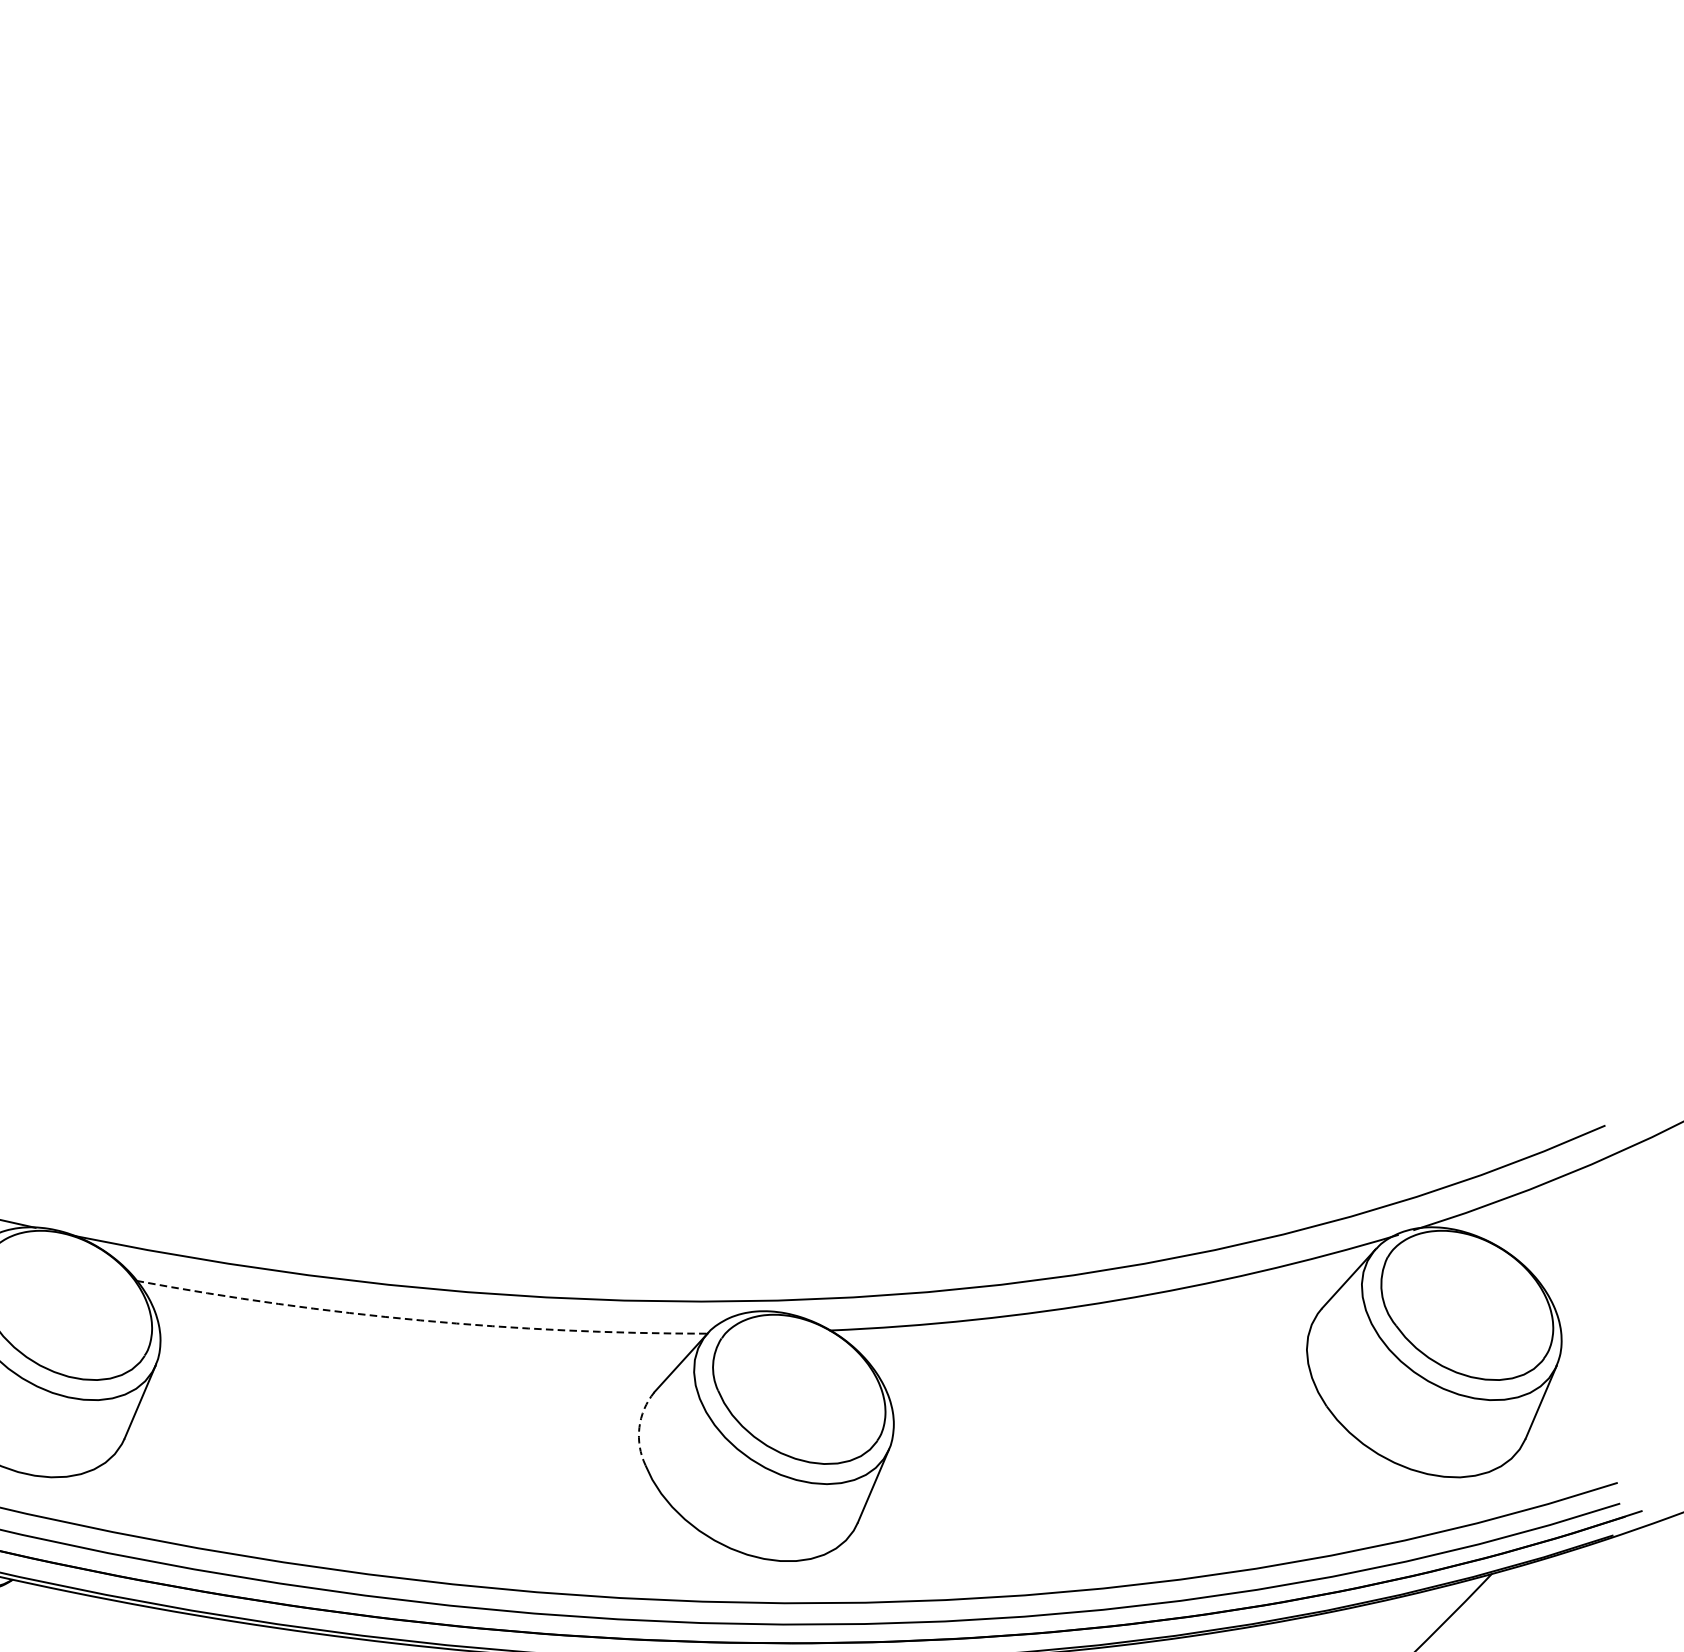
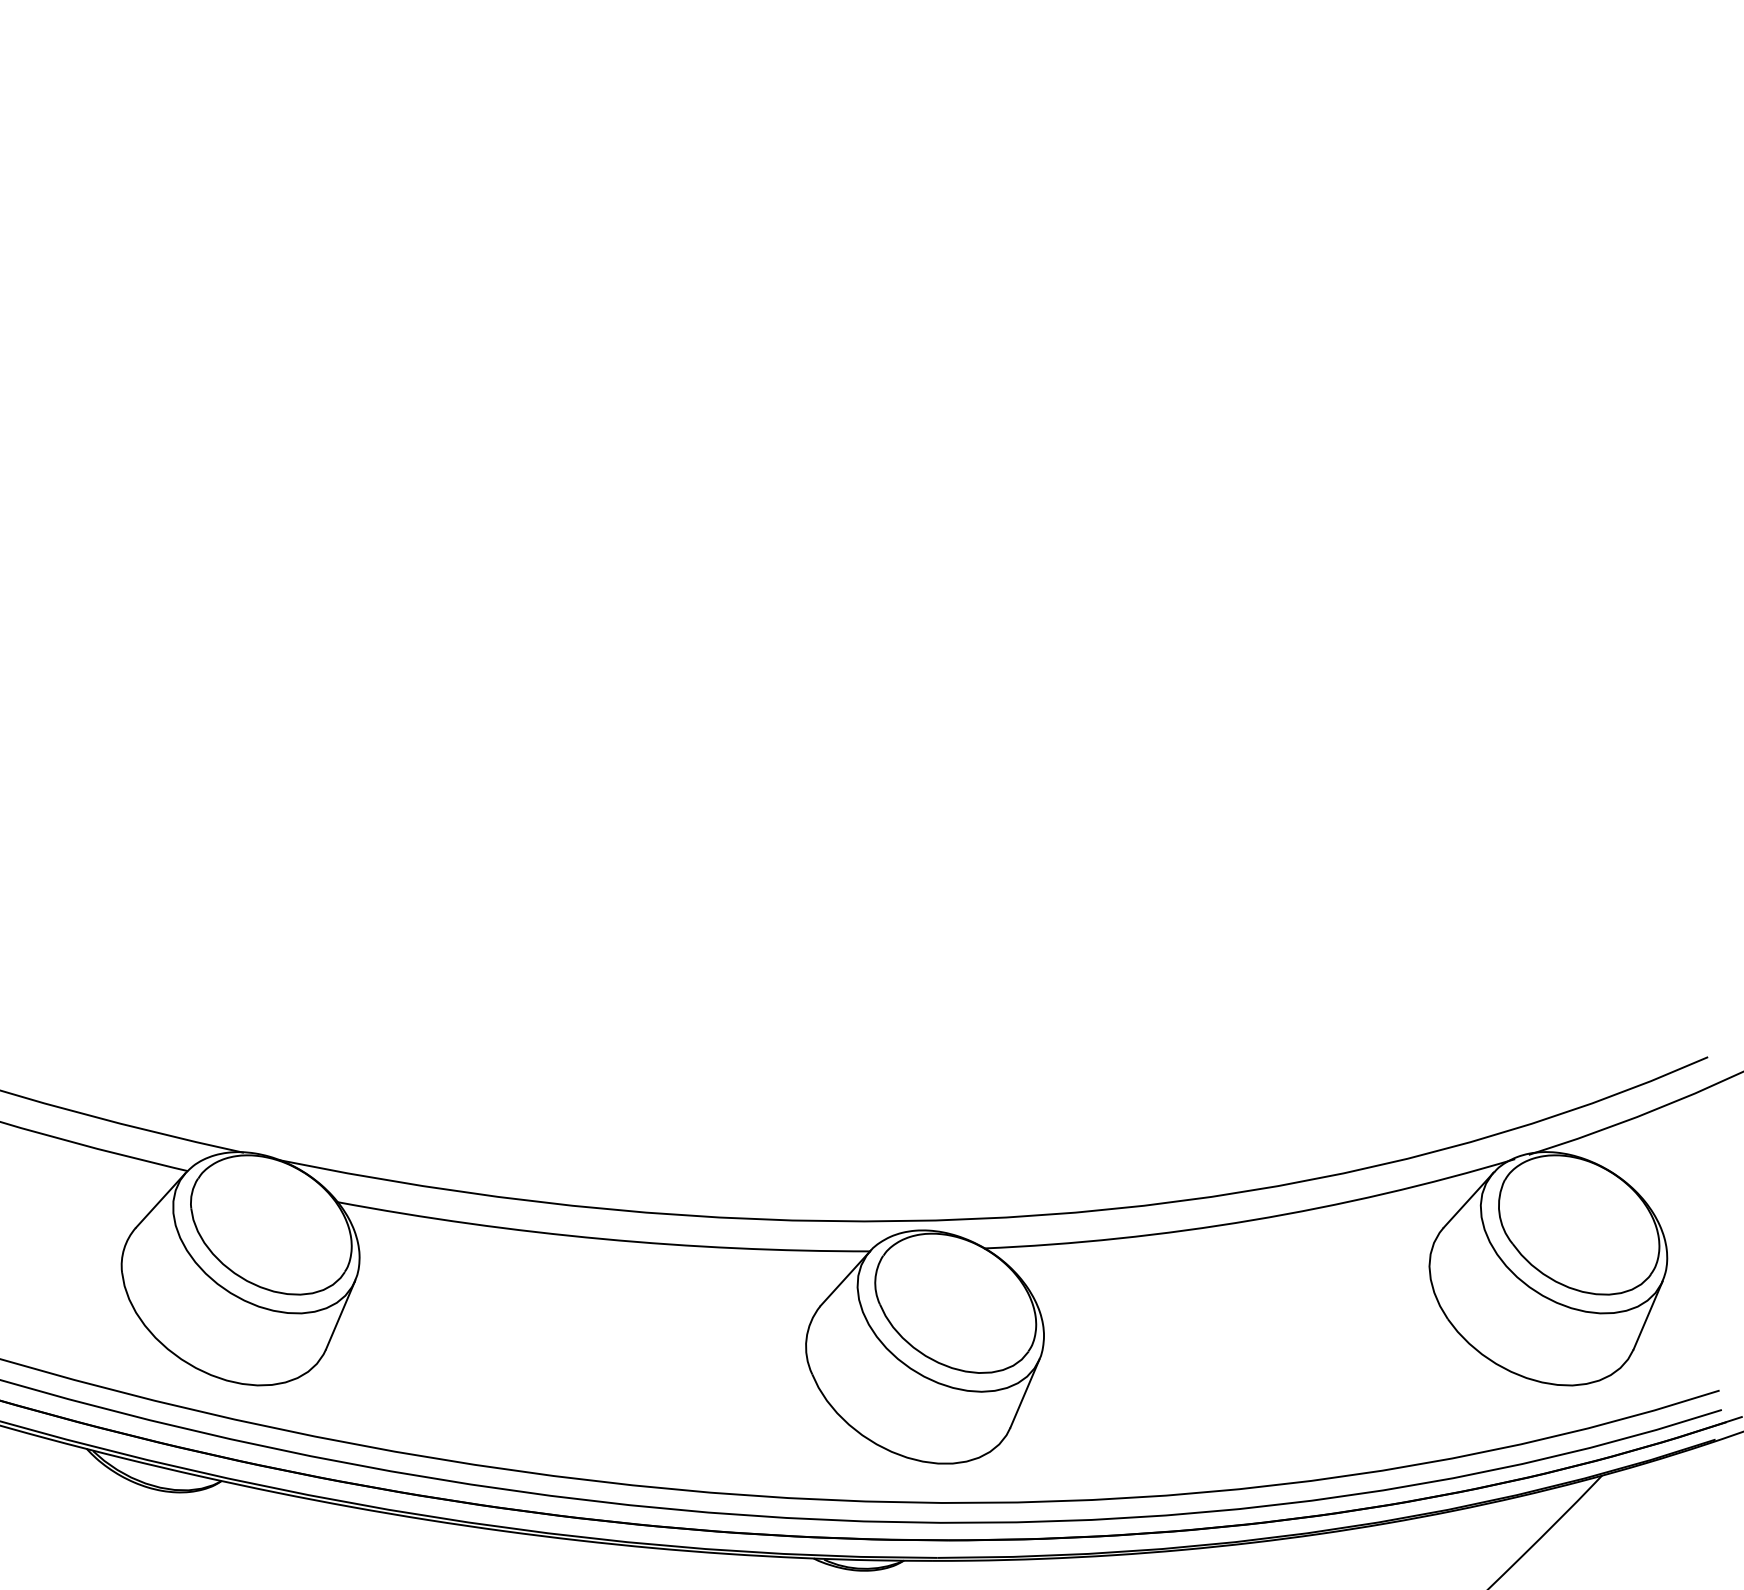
arc: (420, 1320) -> (602, 1239), dashed -> solid
arc: (639, 1428) -> (806, 1339), dashed -> solid

